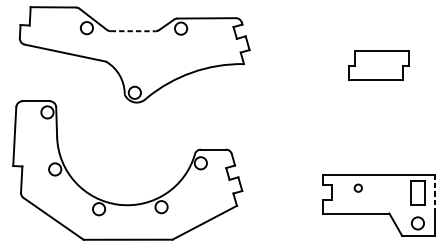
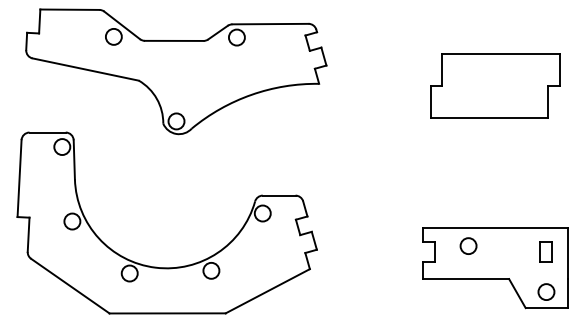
line: (133, 30) -> (174, 40), dashed -> solid
part: (378, 65) -> (495, 85), size x1.67
circle: (358, 187) -> (468, 245), size x1.67
part: (417, 192) -> (545, 251), size x0.62
line: (434, 194) -> (568, 254), dashed -> solid

